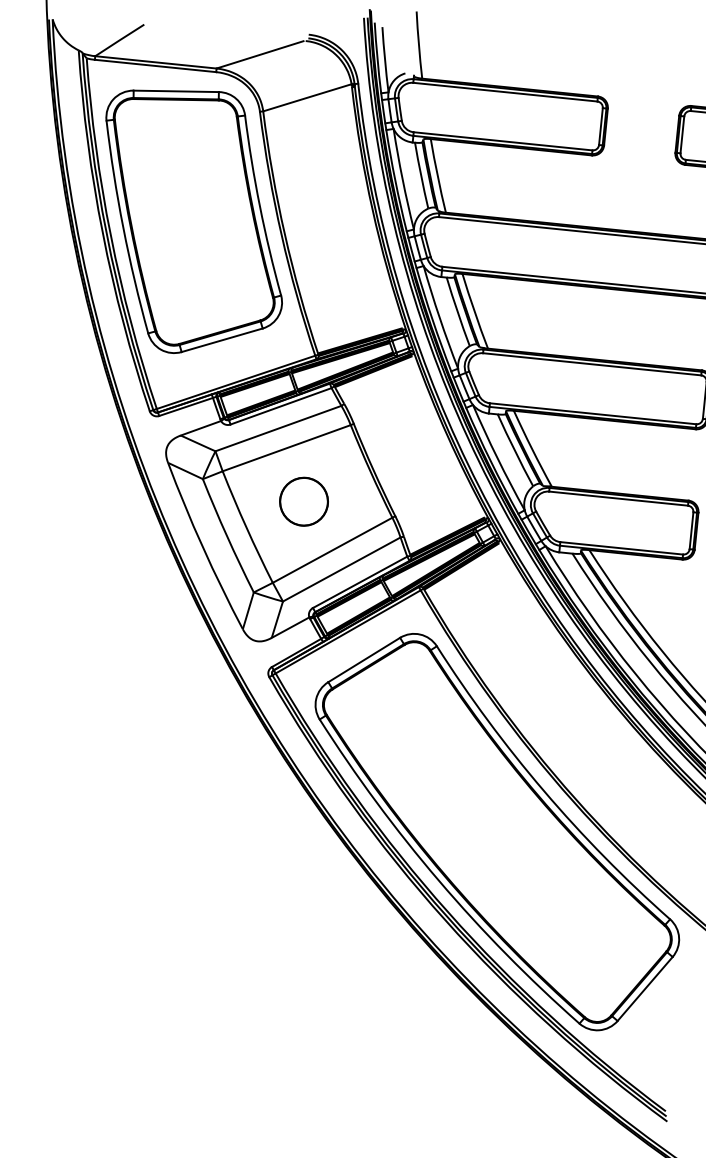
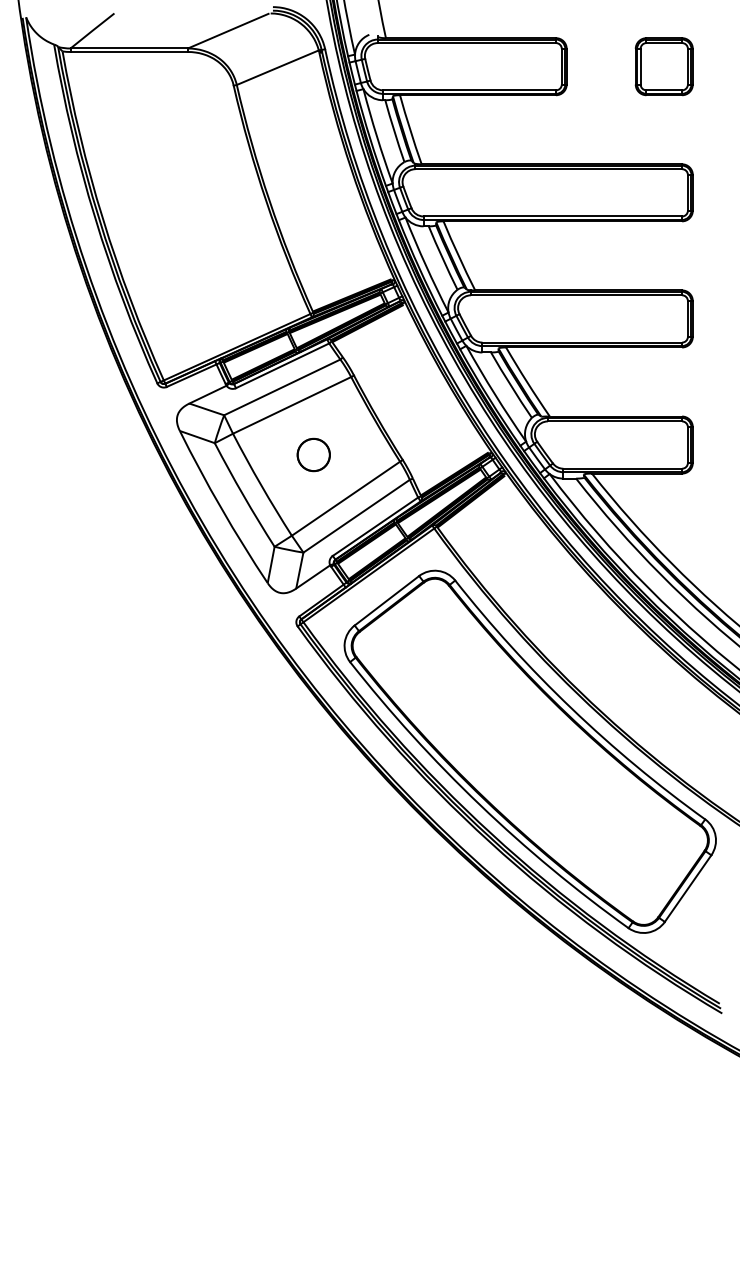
part: (193, 221) -> (180, 197), removed
circle: (303, 501) -> (313, 454), size x0.7

